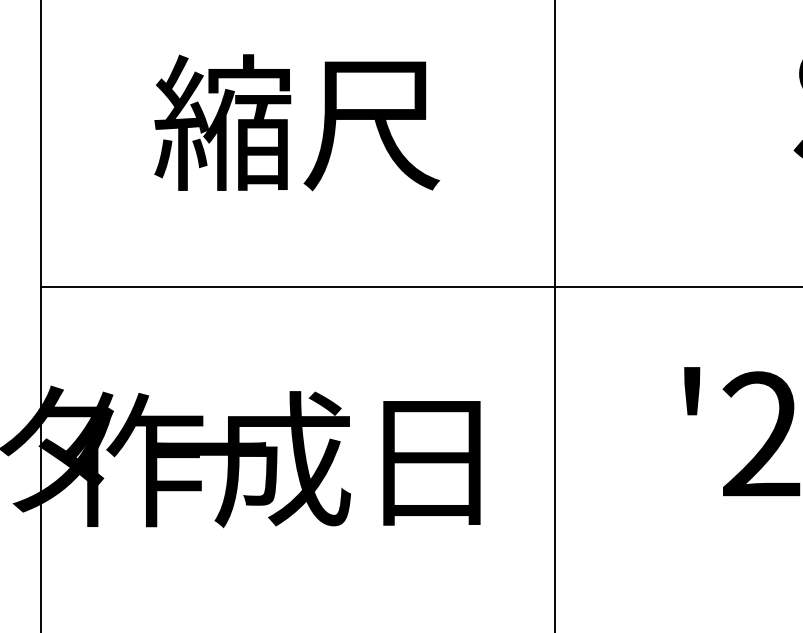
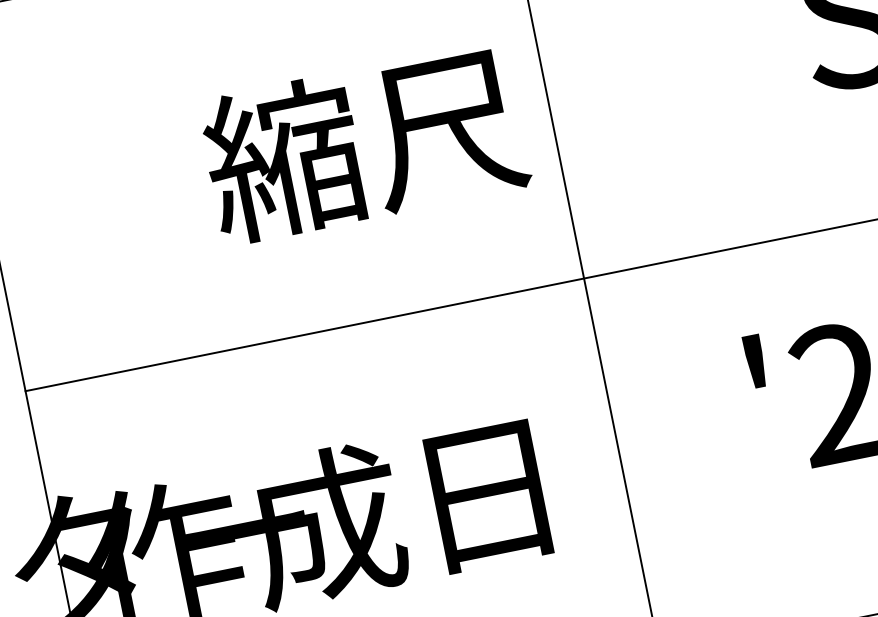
text: (297, 122) -> (364, 143), moved

